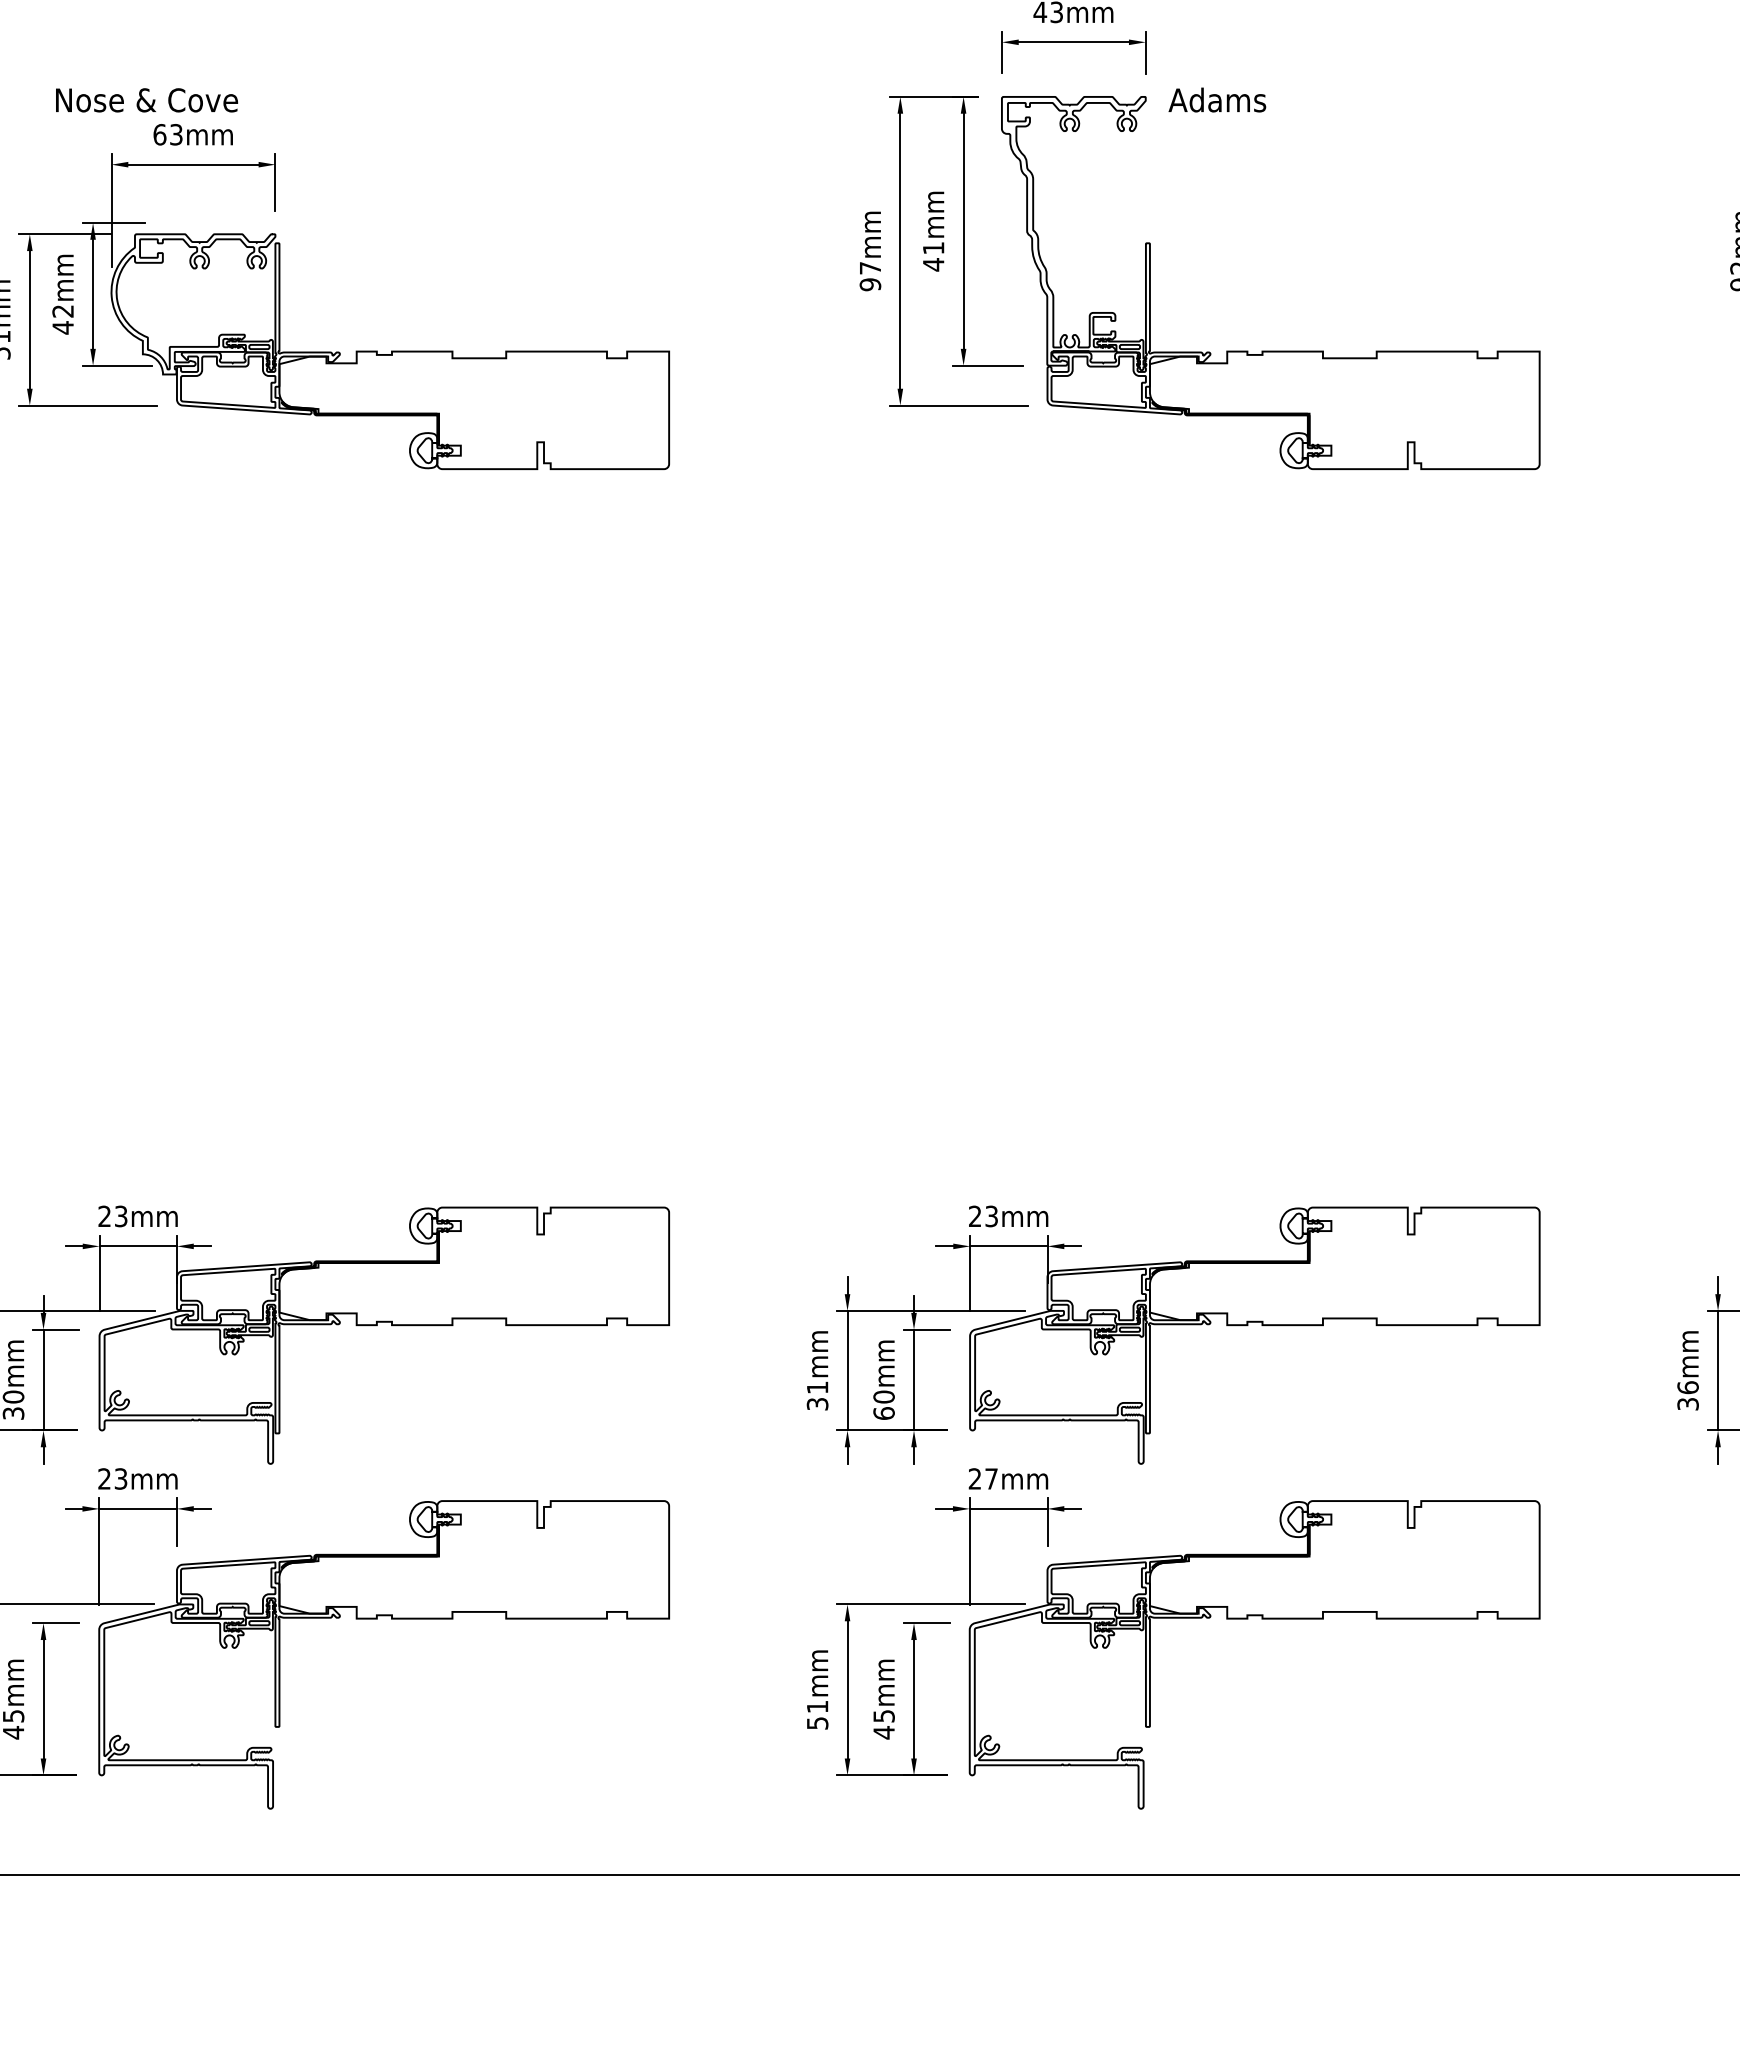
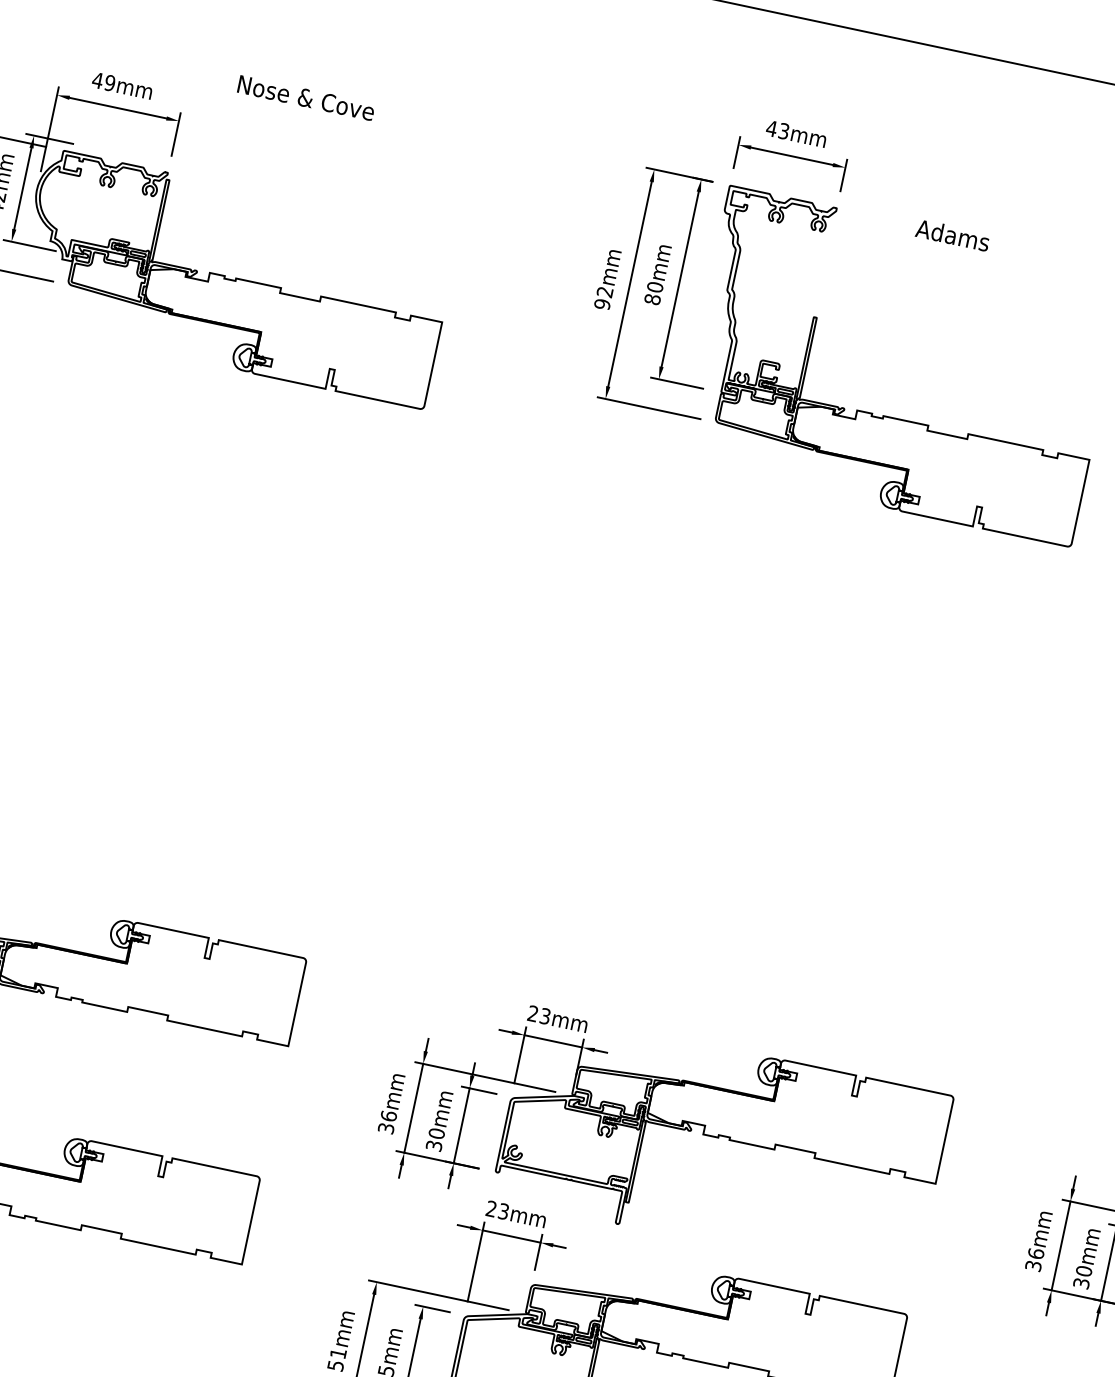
text: (1217, 99) -> (953, 234), moved
text: (147, 100) -> (306, 98), moved
text: (167, 134) -> (103, 81), 63mm -> 49mm
text: (933, 256) -> (653, 293), 41mm -> 80mm
text: (869, 268) -> (604, 292), 97mm -> 92mm
text: (817, 1387) -> (388, 1116), 31mm -> 36mm
text: (883, 1413) -> (433, 1145), 60mm -> 30mm
text: (991, 1478) -> (503, 1211), 27mm -> 23mm

